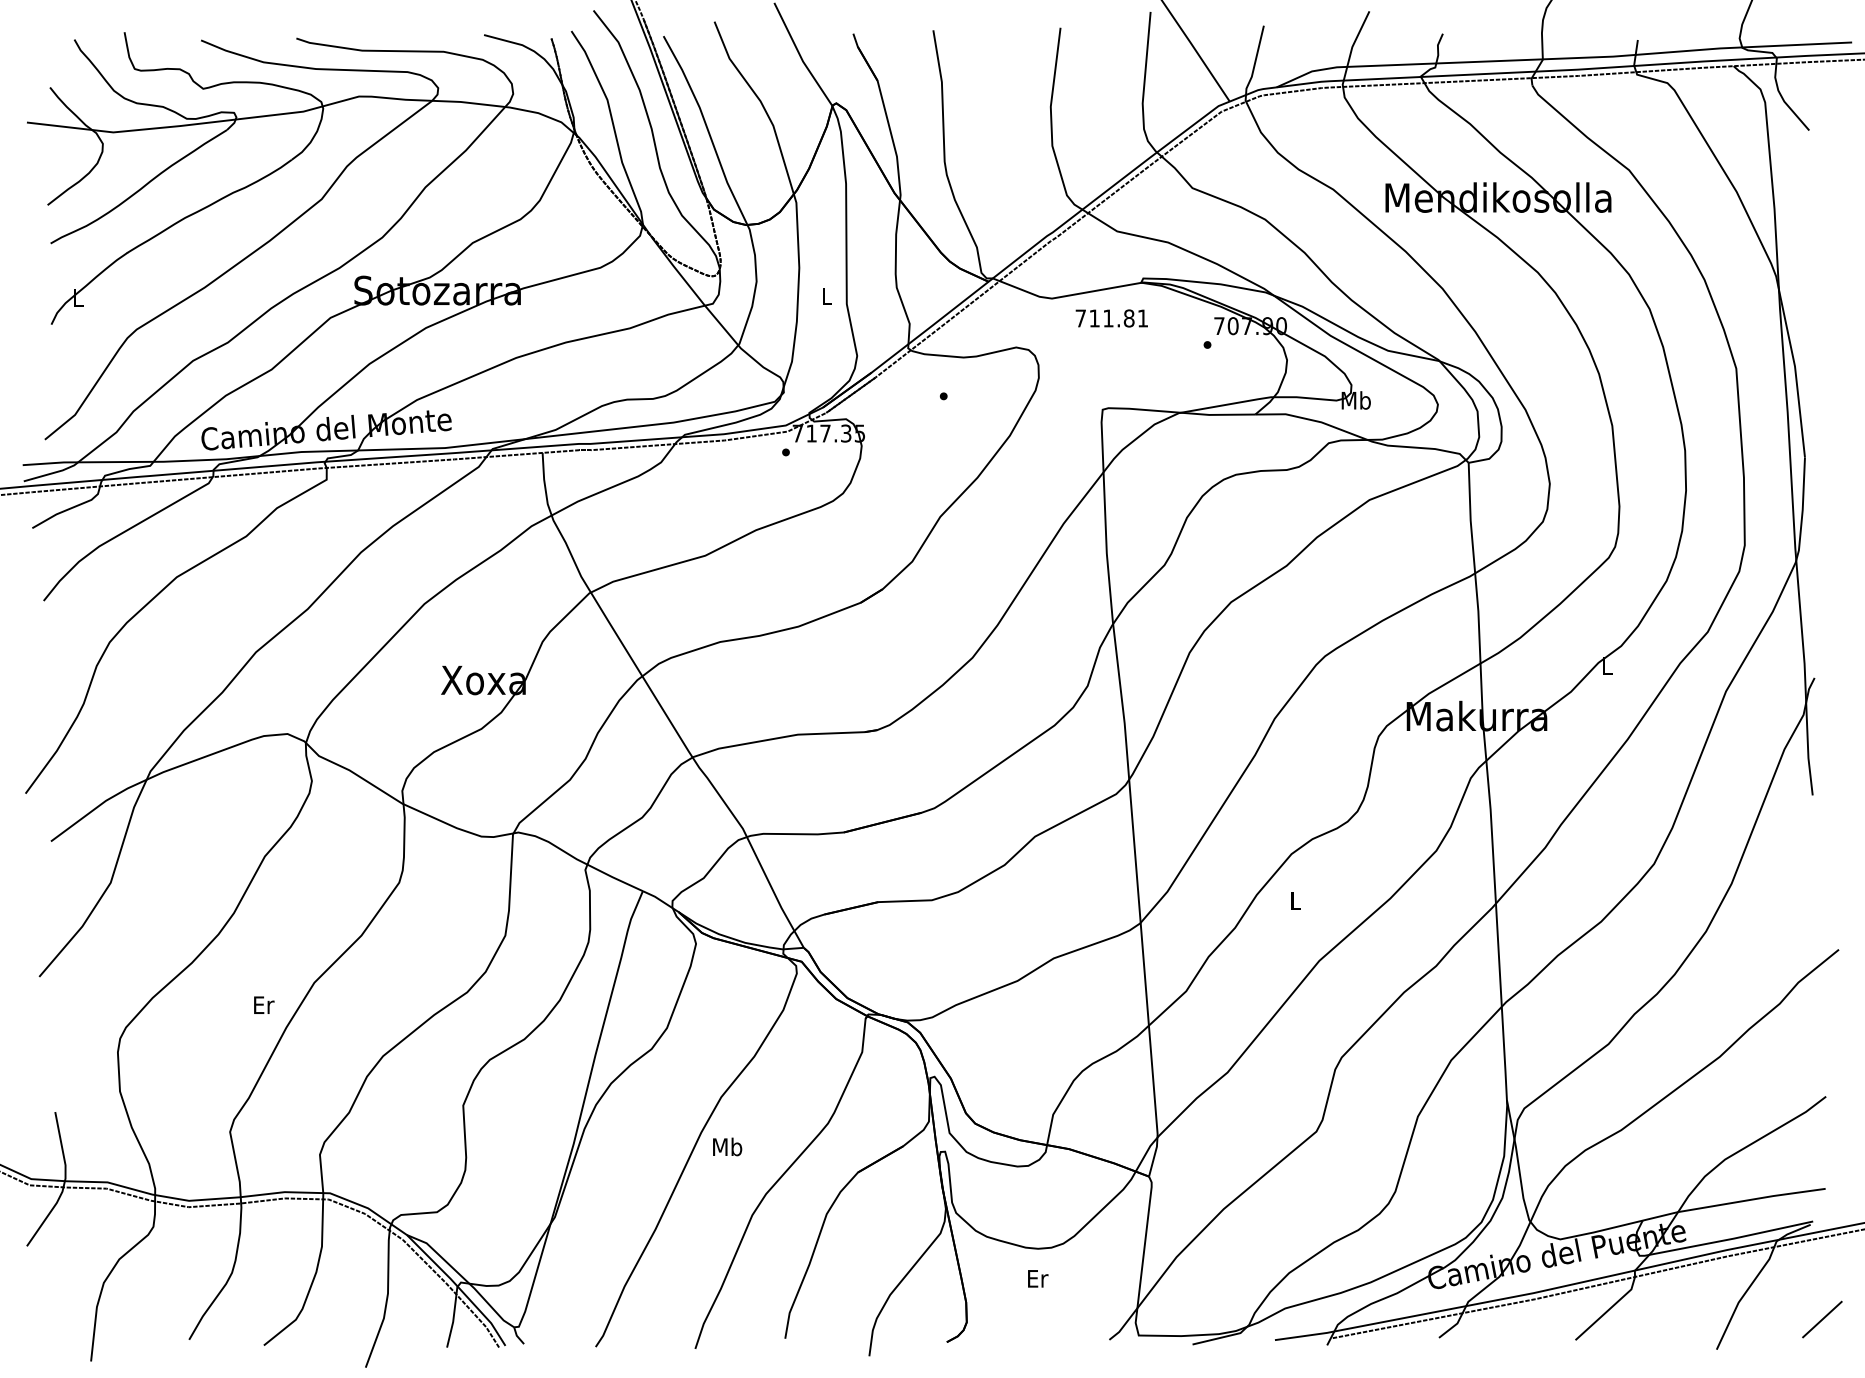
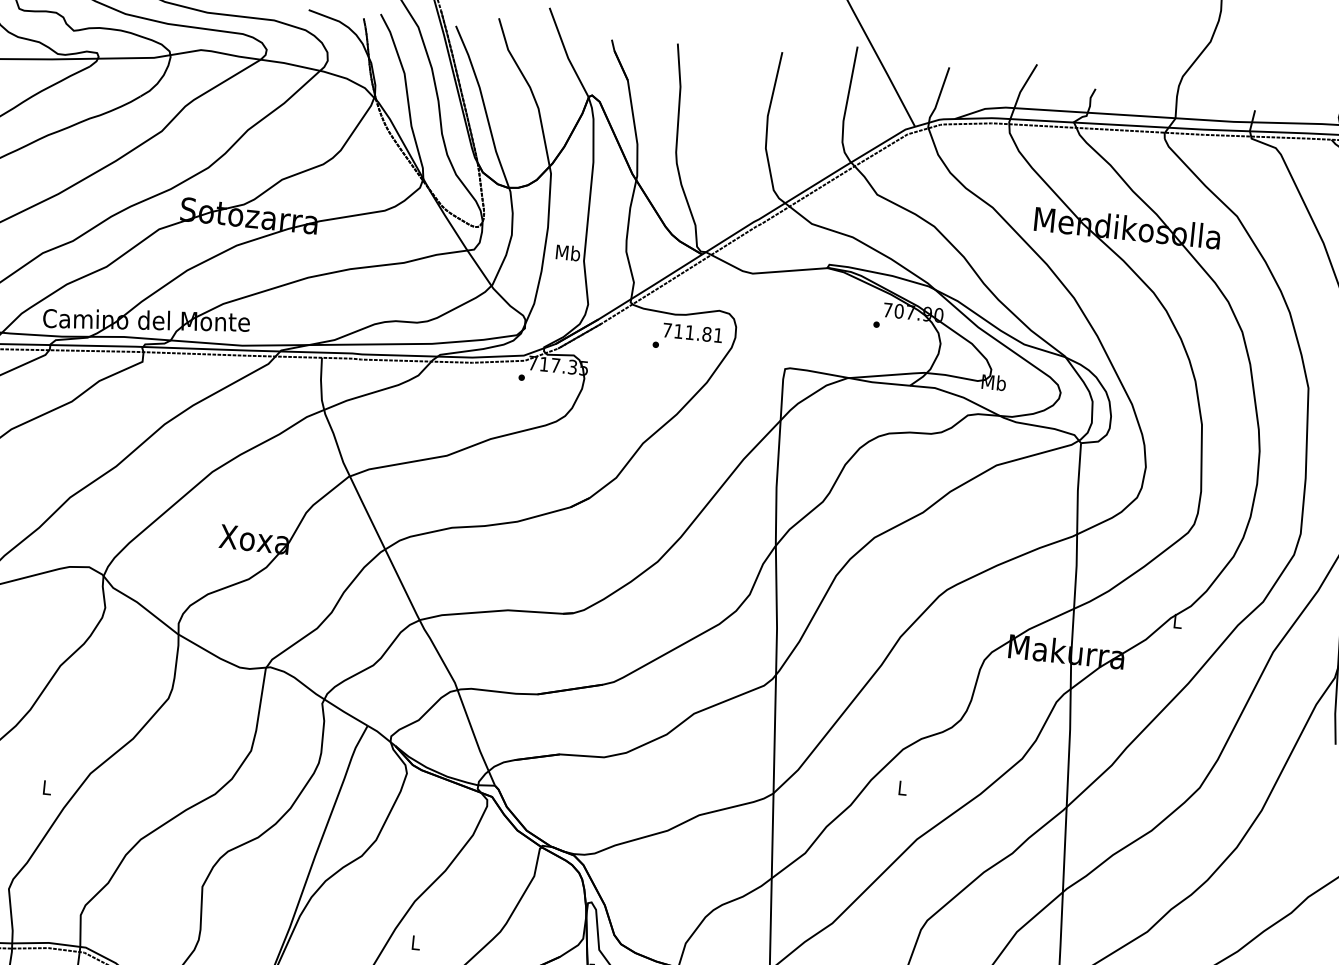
text: (826, 295) -> (568, 252), L -> Mb
text: (1111, 318) -> (692, 332), moved
text: (264, 1004) -> (47, 787), Er -> L
text: (727, 1146) -> (415, 942), Mb -> L

